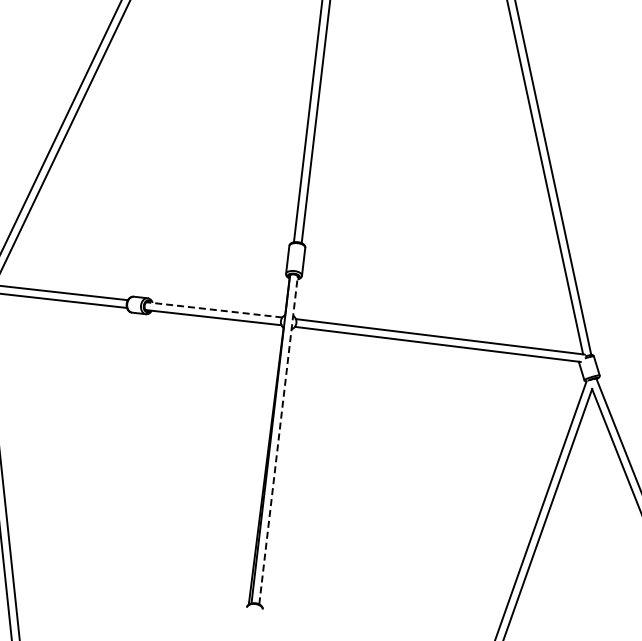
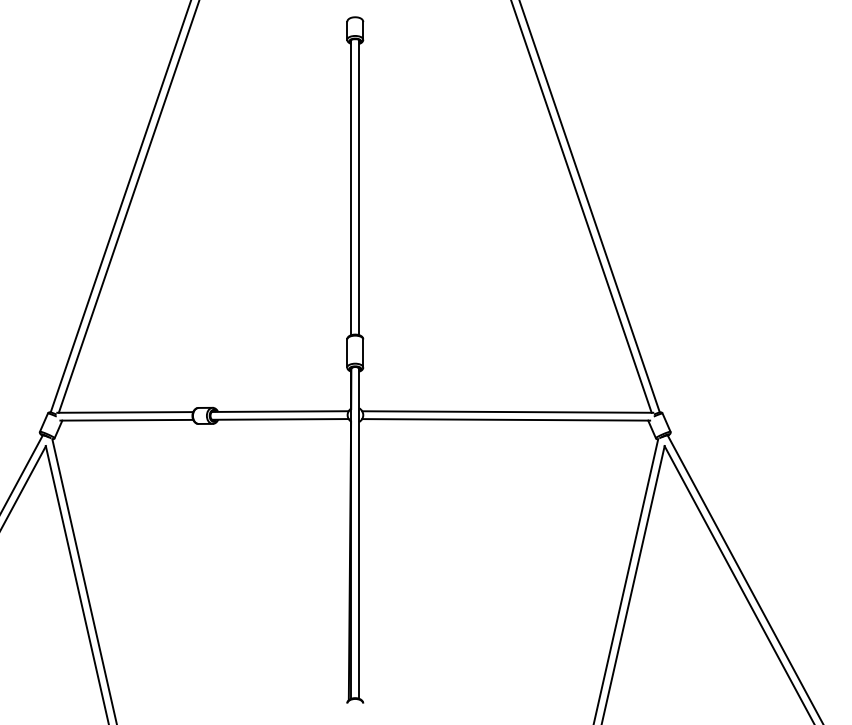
line: (213, 309) -> (279, 411), dashed -> solid
line: (278, 440) -> (359, 533), dashed -> solid

